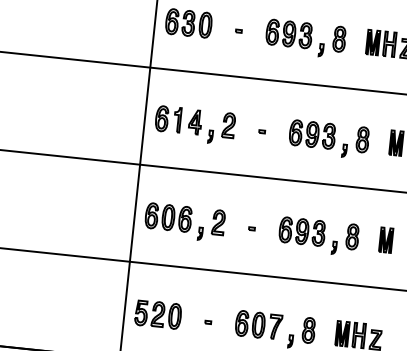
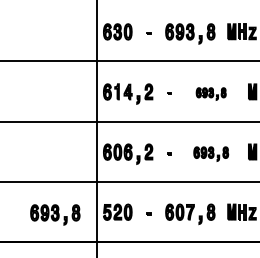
part: (329, 138) -> (211, 93), size x0.6
part: (319, 235) -> (211, 153), size x0.7
part: (57, 307) -> (55, 214), added

